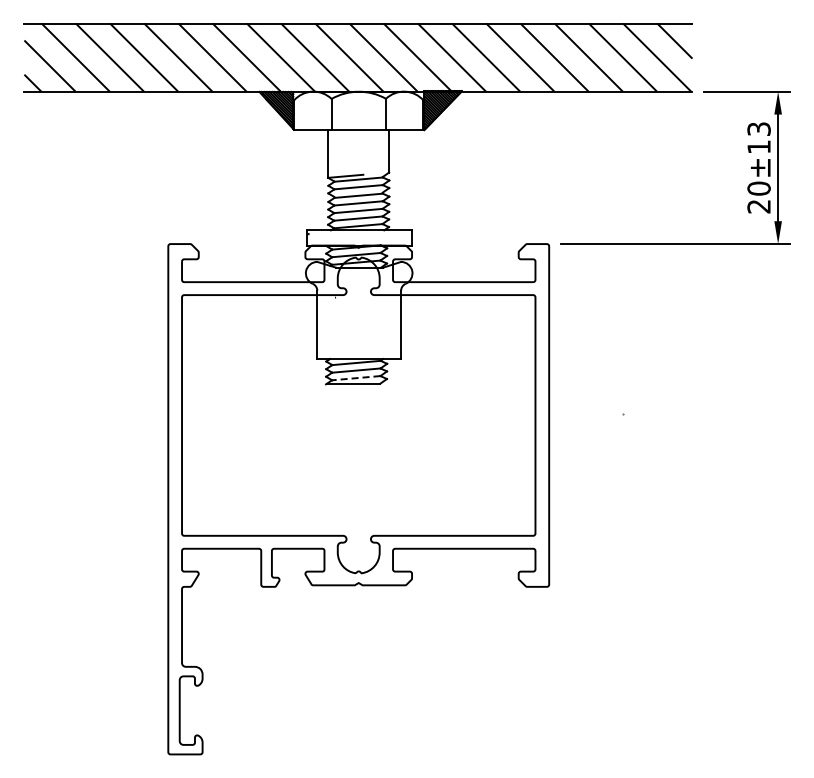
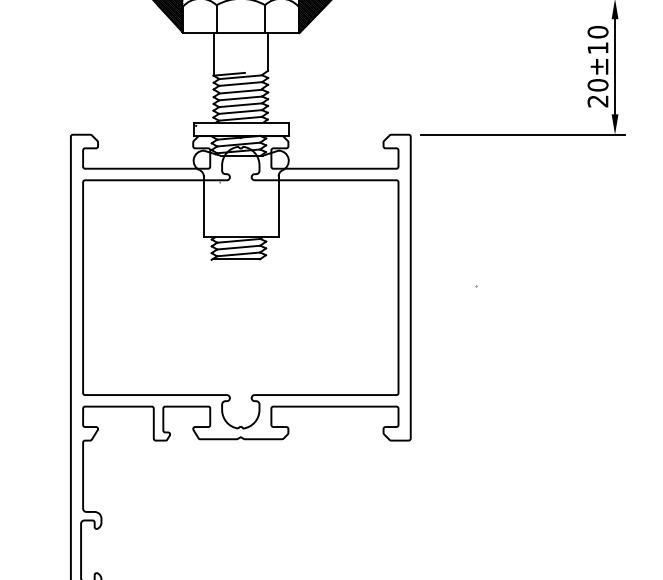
text: (758, 129) -> (597, 32), 20±13 -> 20±10
line: (355, 378) -> (237, 254), dashed -> solid

